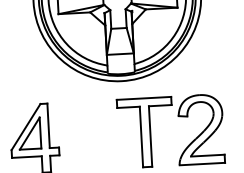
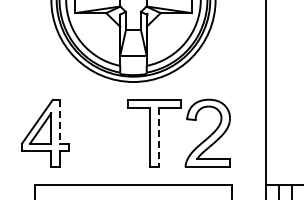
line: (48, 125) -> (59, 121), solid -> dashed
line: (150, 136) -> (158, 137), solid -> dashed

